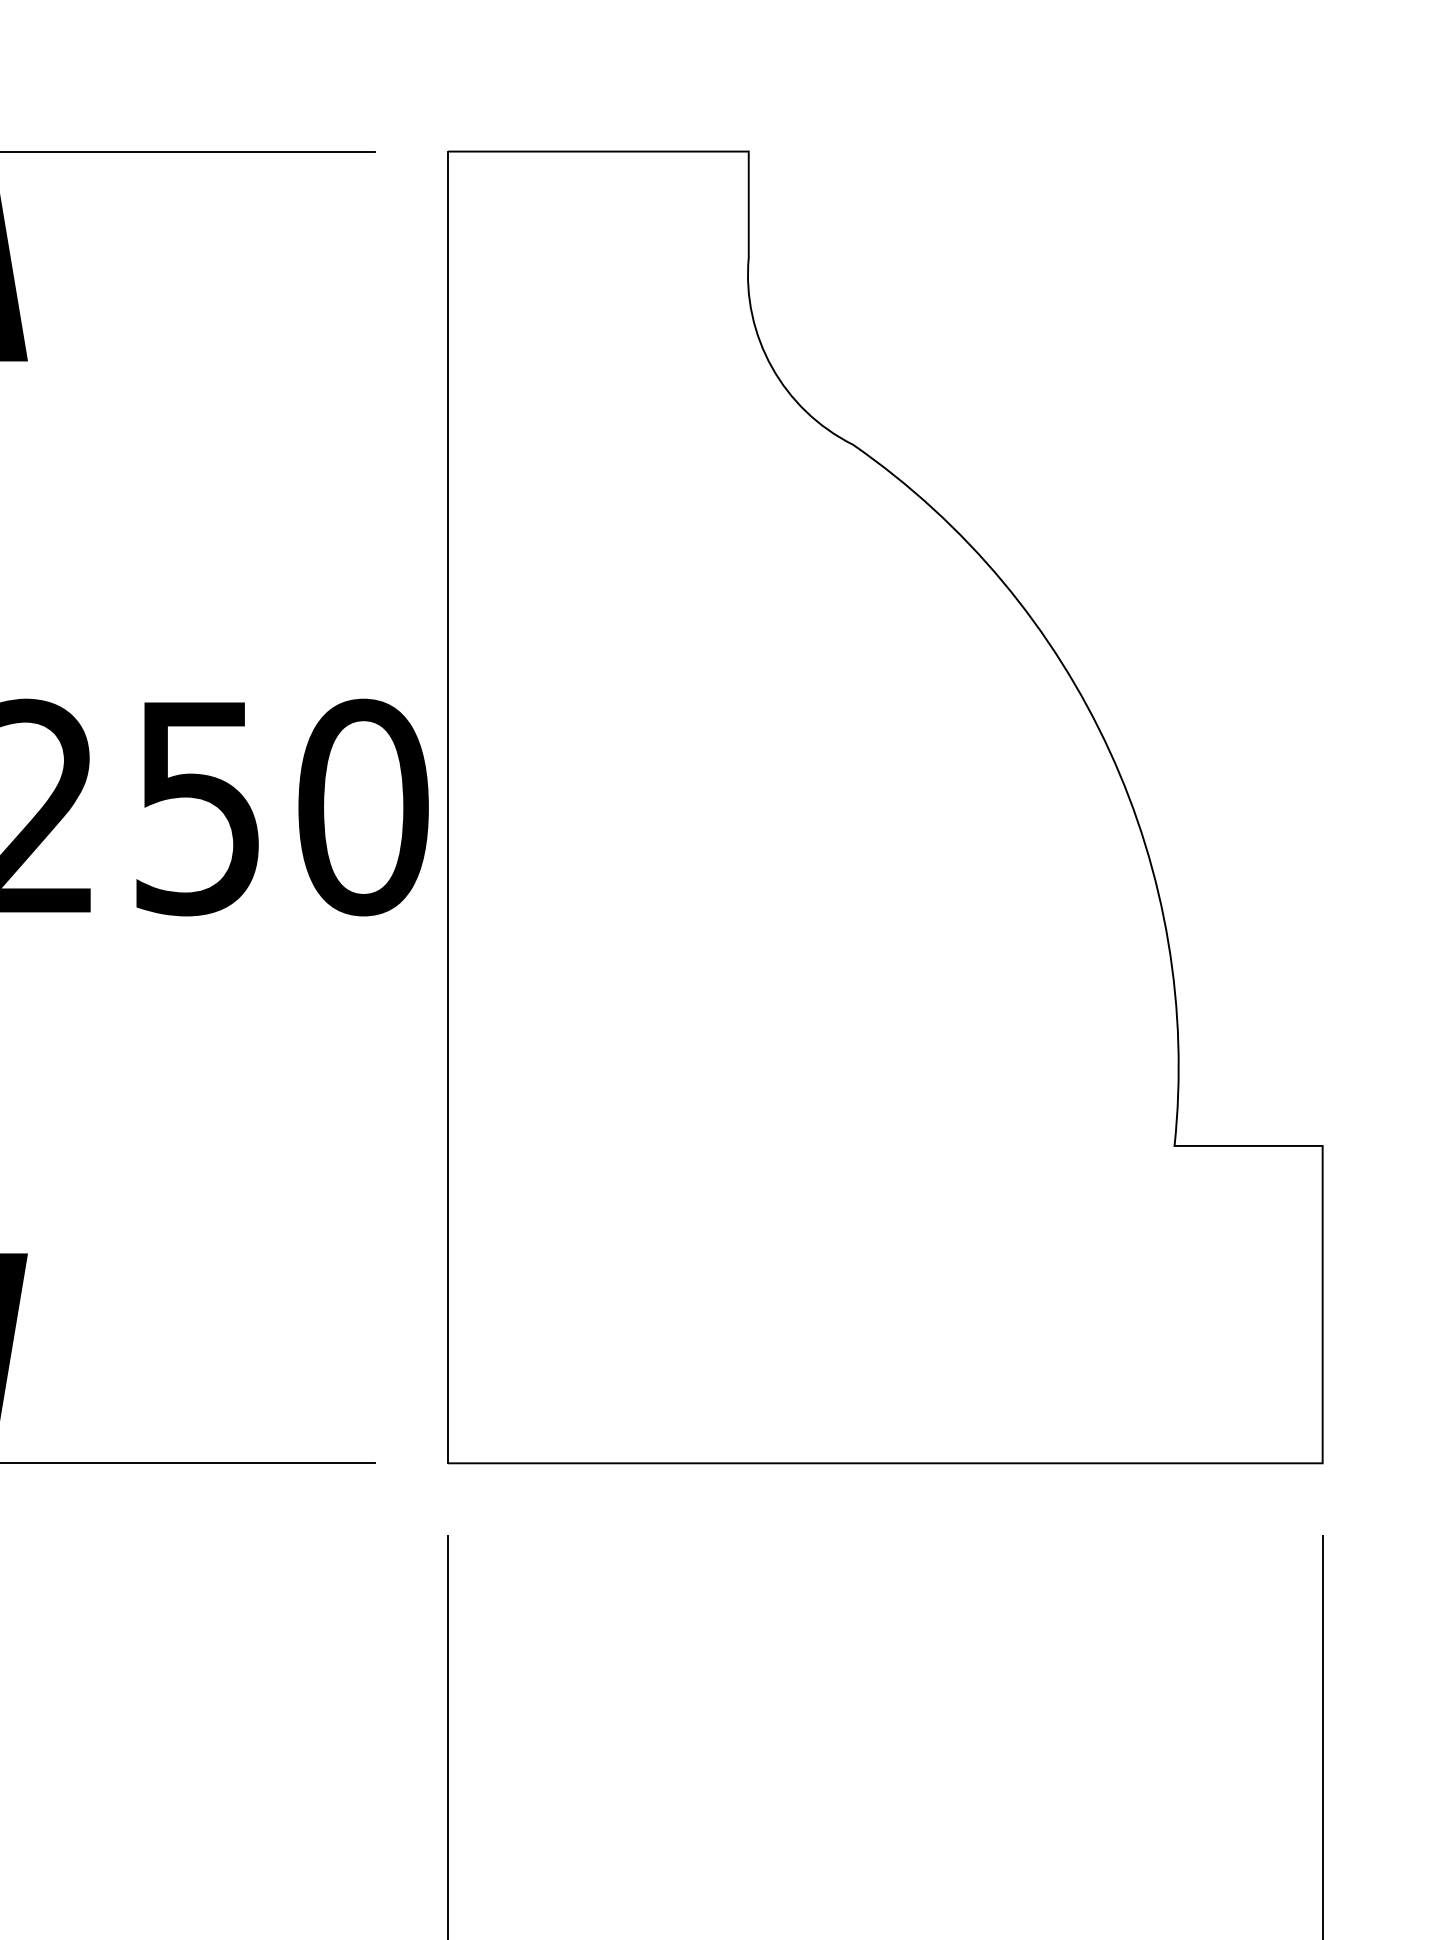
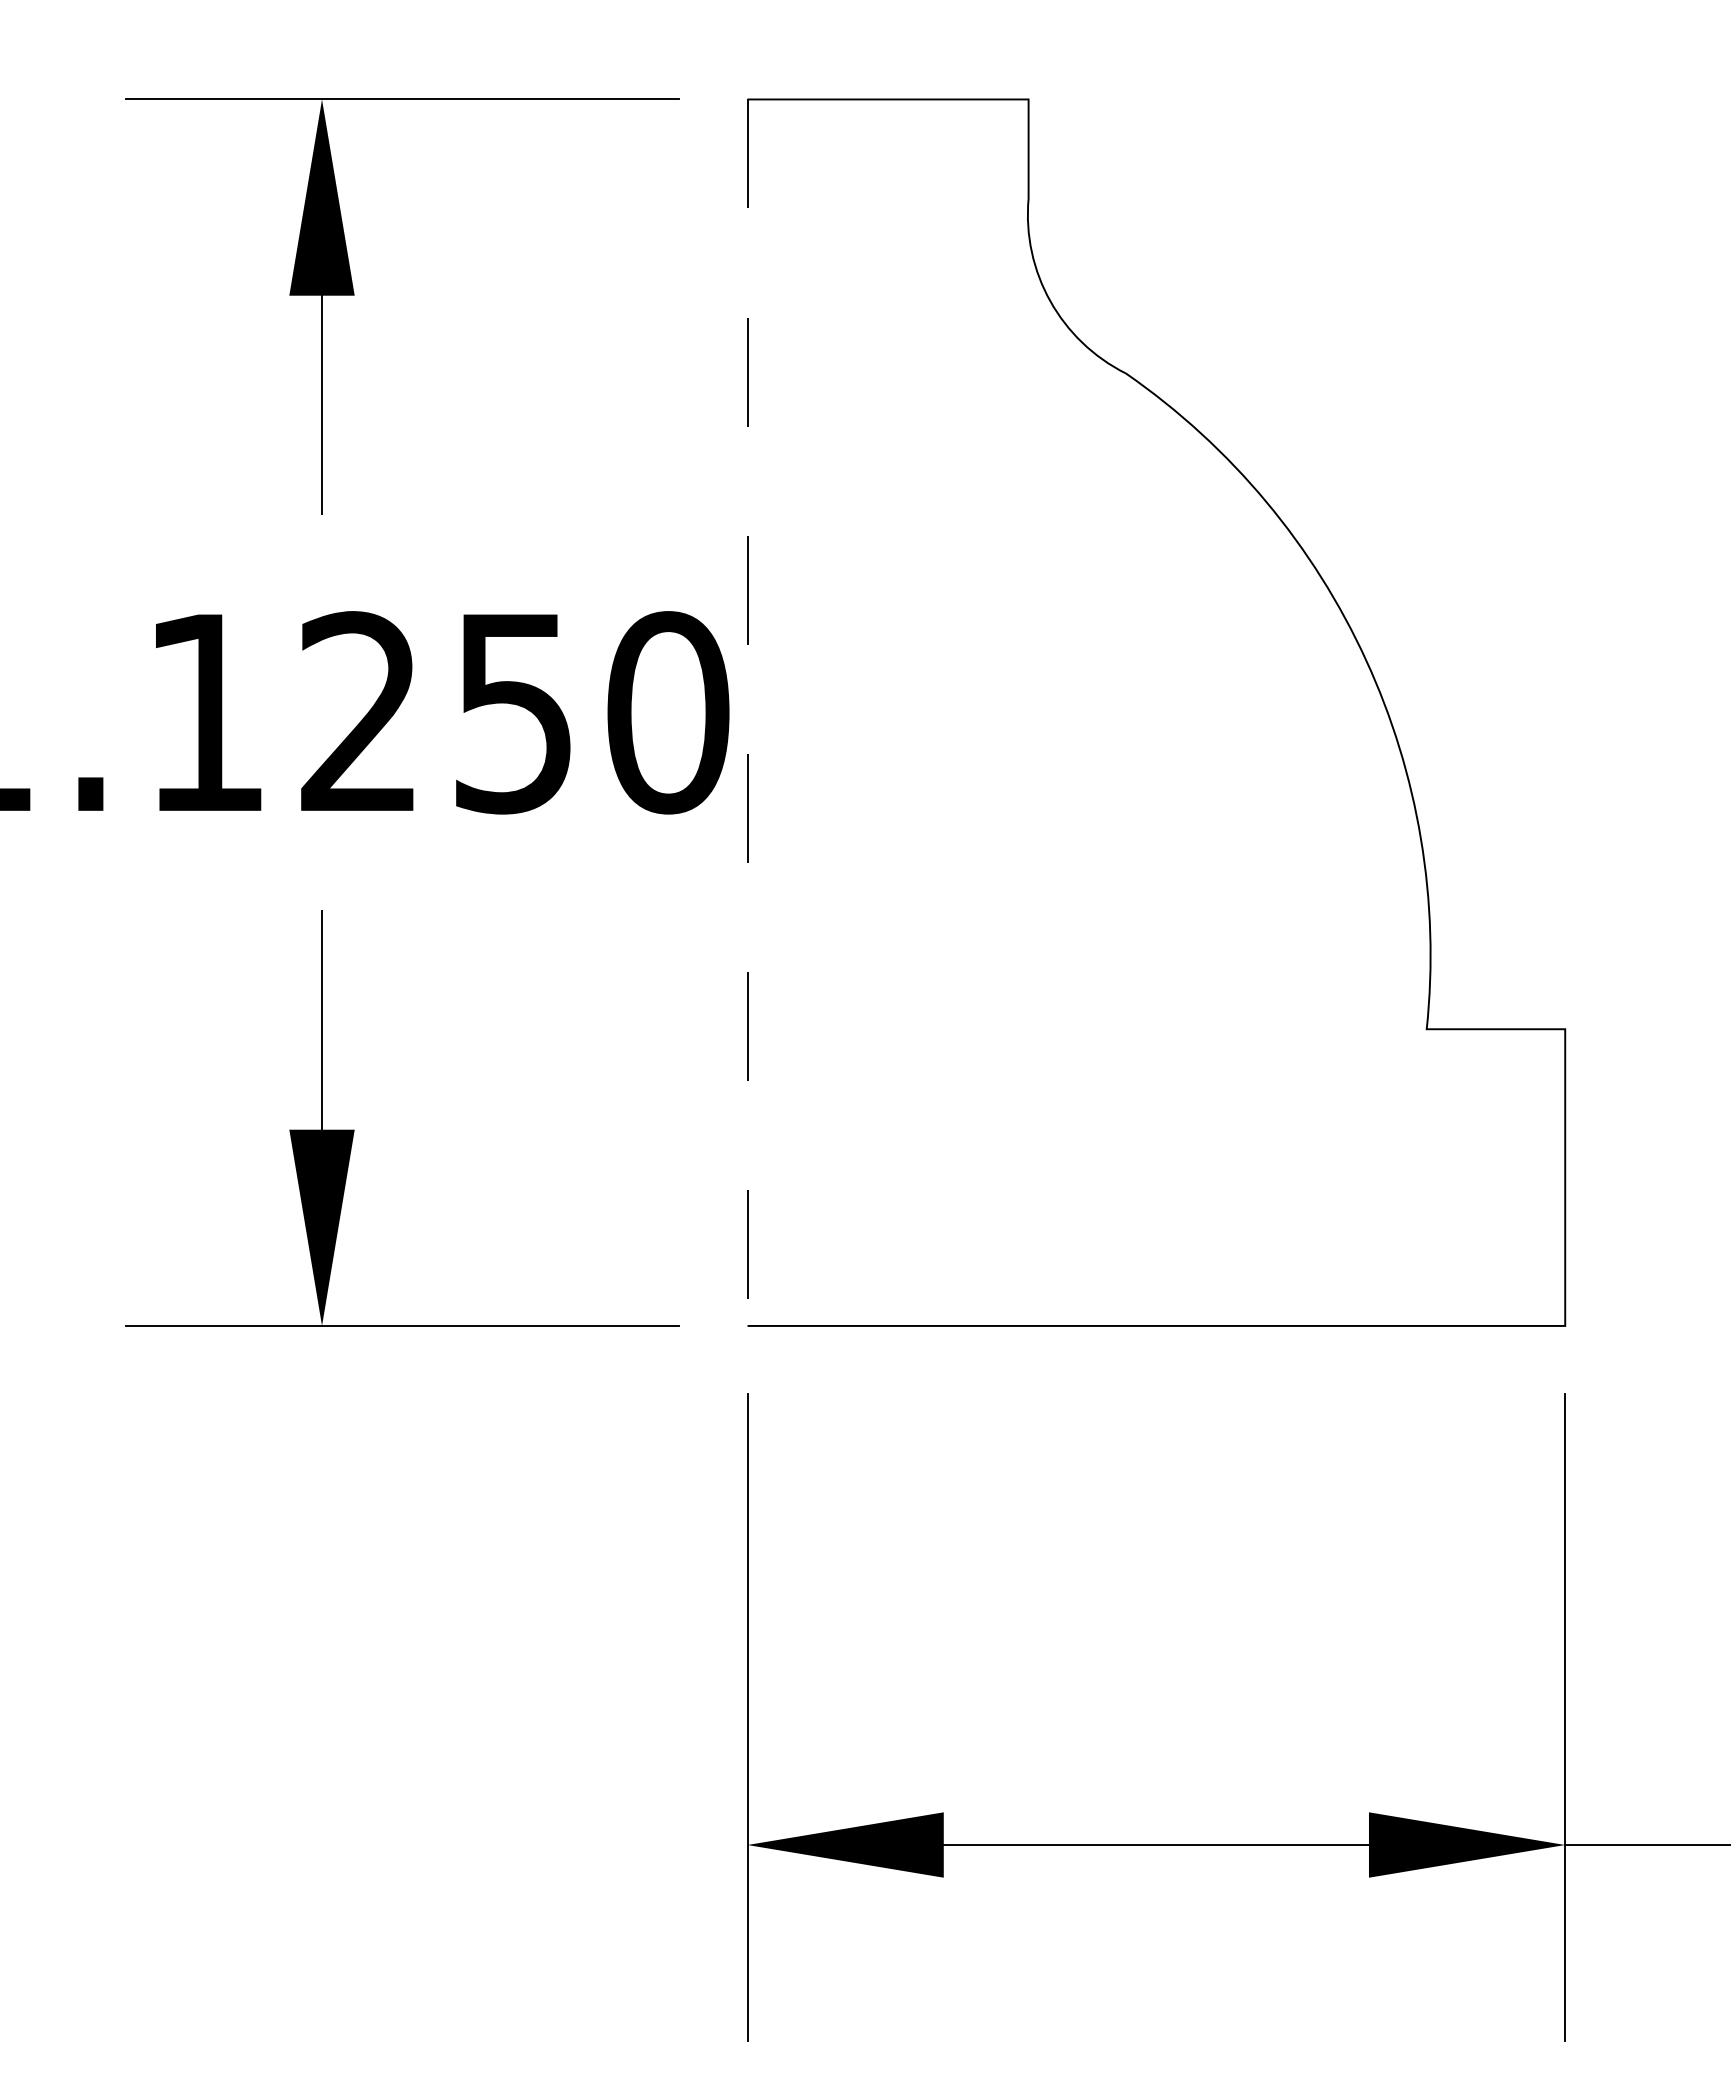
line: (448, 808) -> (747, 713), solid -> dashed

